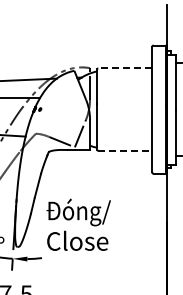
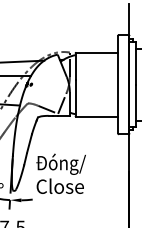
line: (125, 68) -> (97, 52), dashed -> solid
line: (125, 150) -> (97, 116), dashed -> solid

